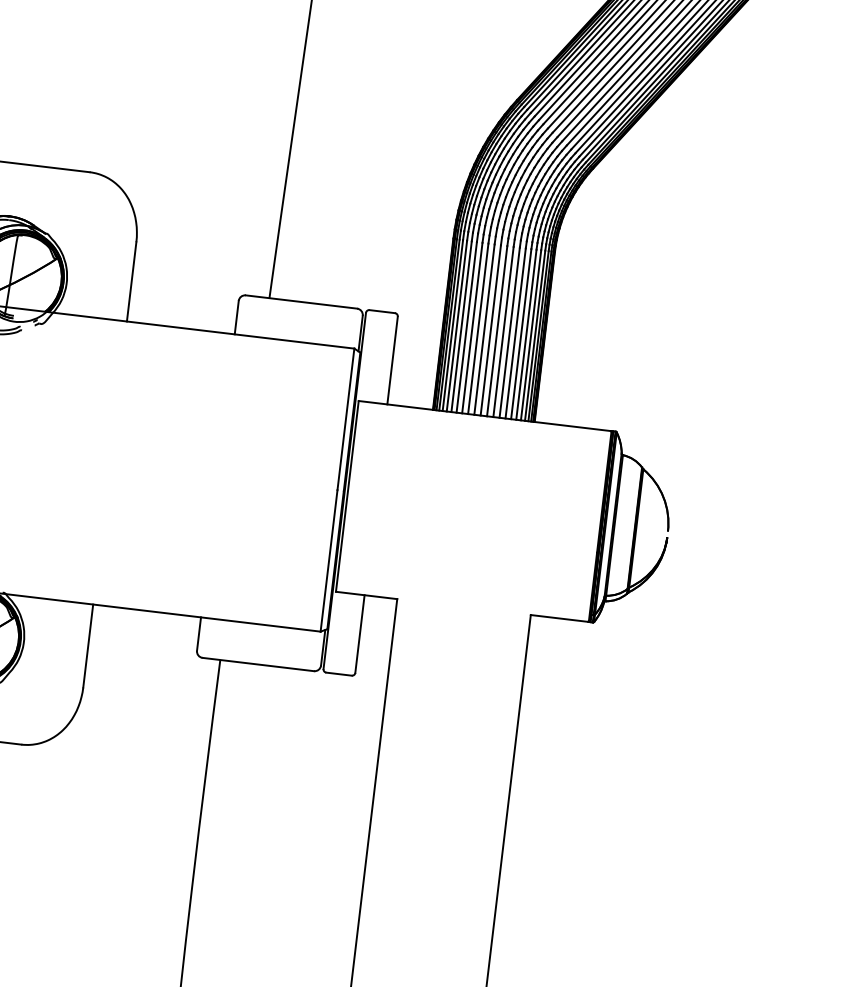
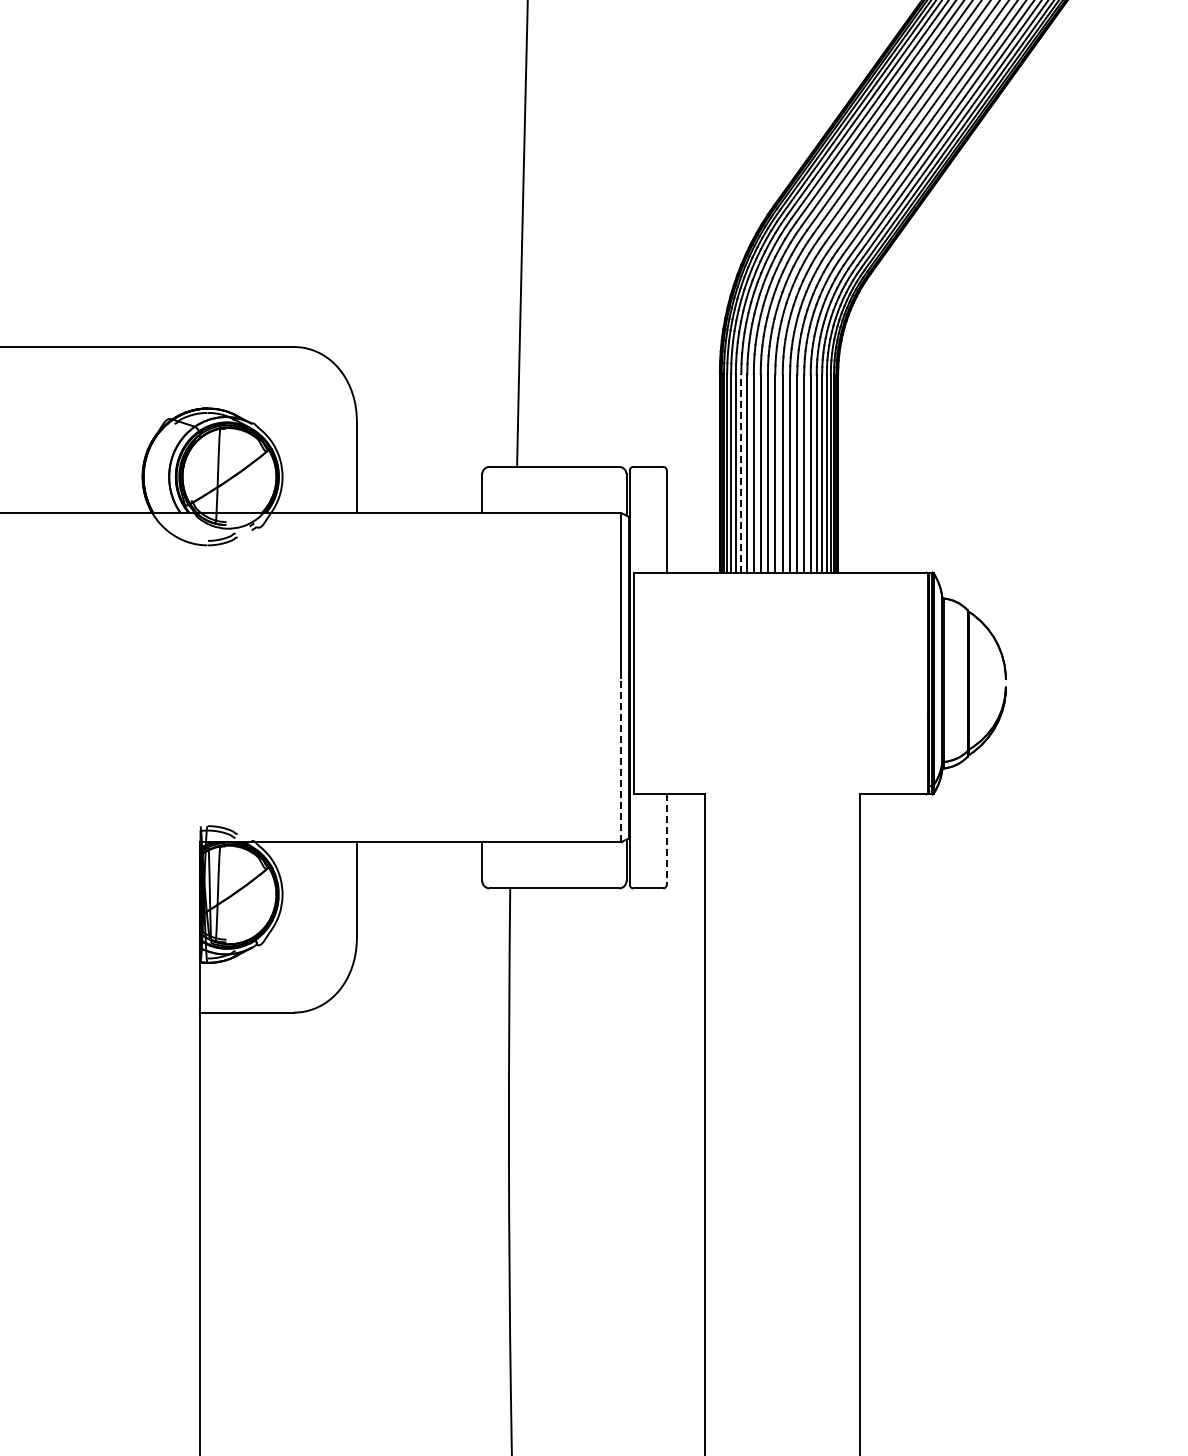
line: (461, 326) -> (741, 472), solid -> dashed
line: (329, 560) -> (621, 759), solid -> dashed
line: (359, 634) -> (666, 840), solid -> dashed

